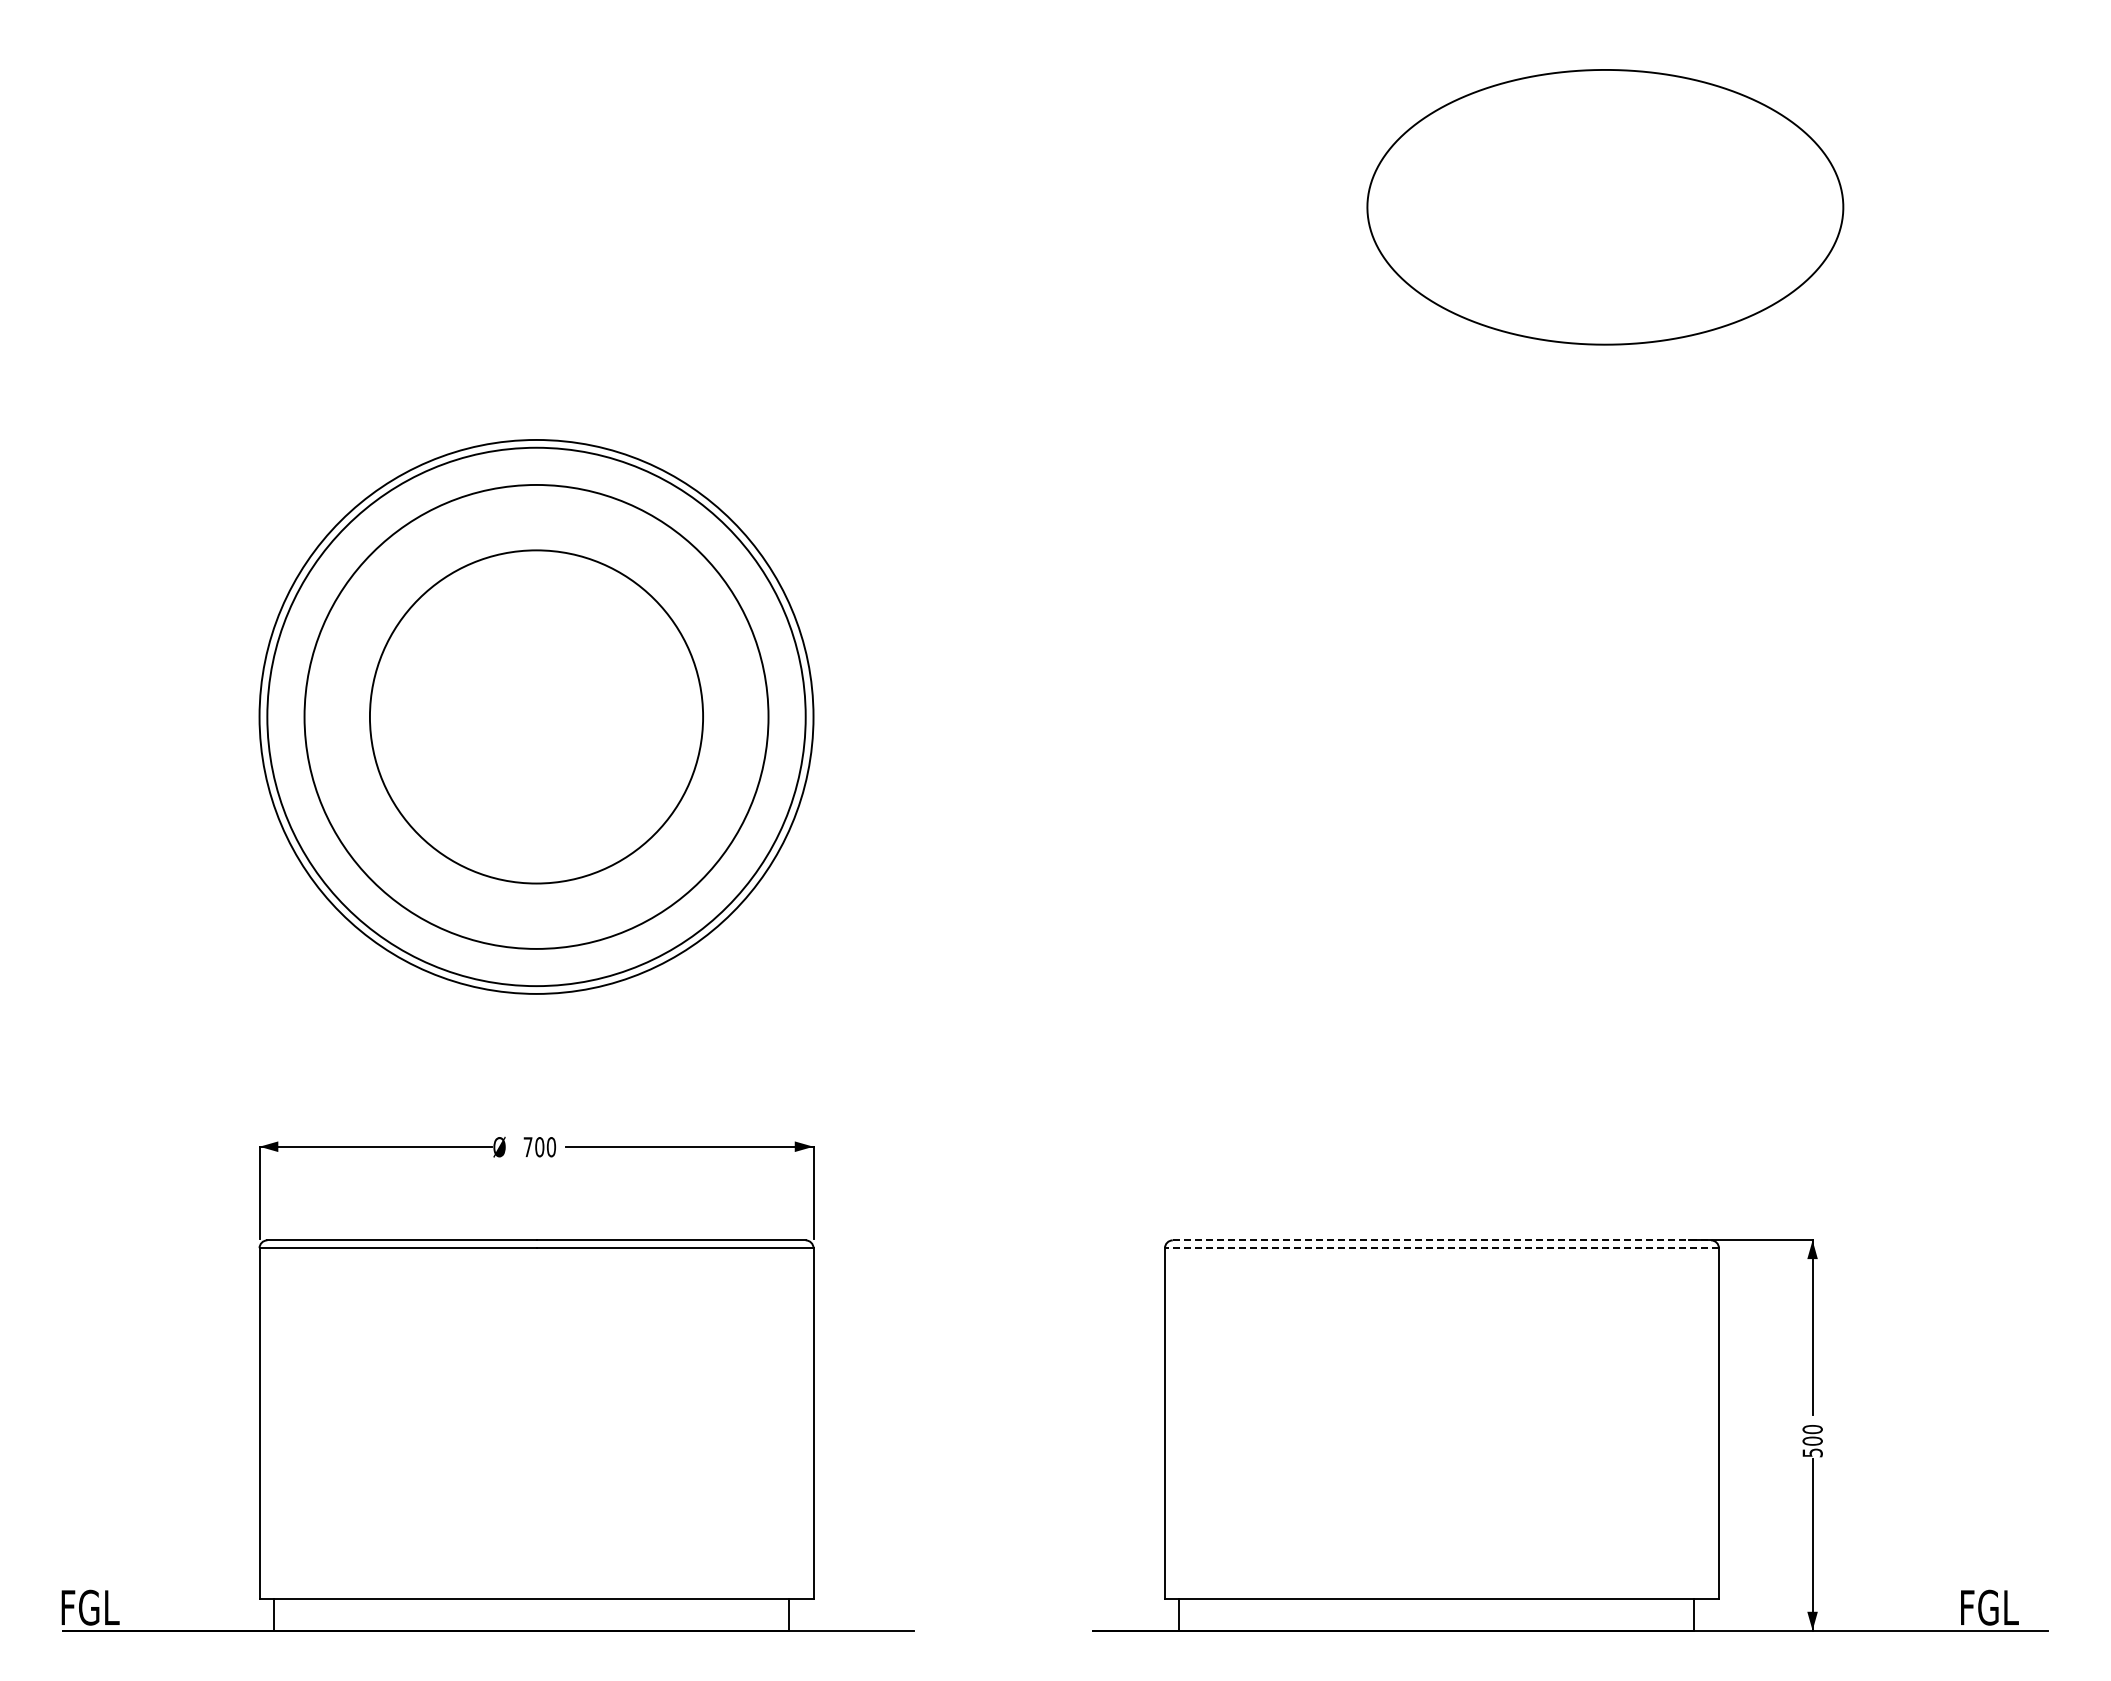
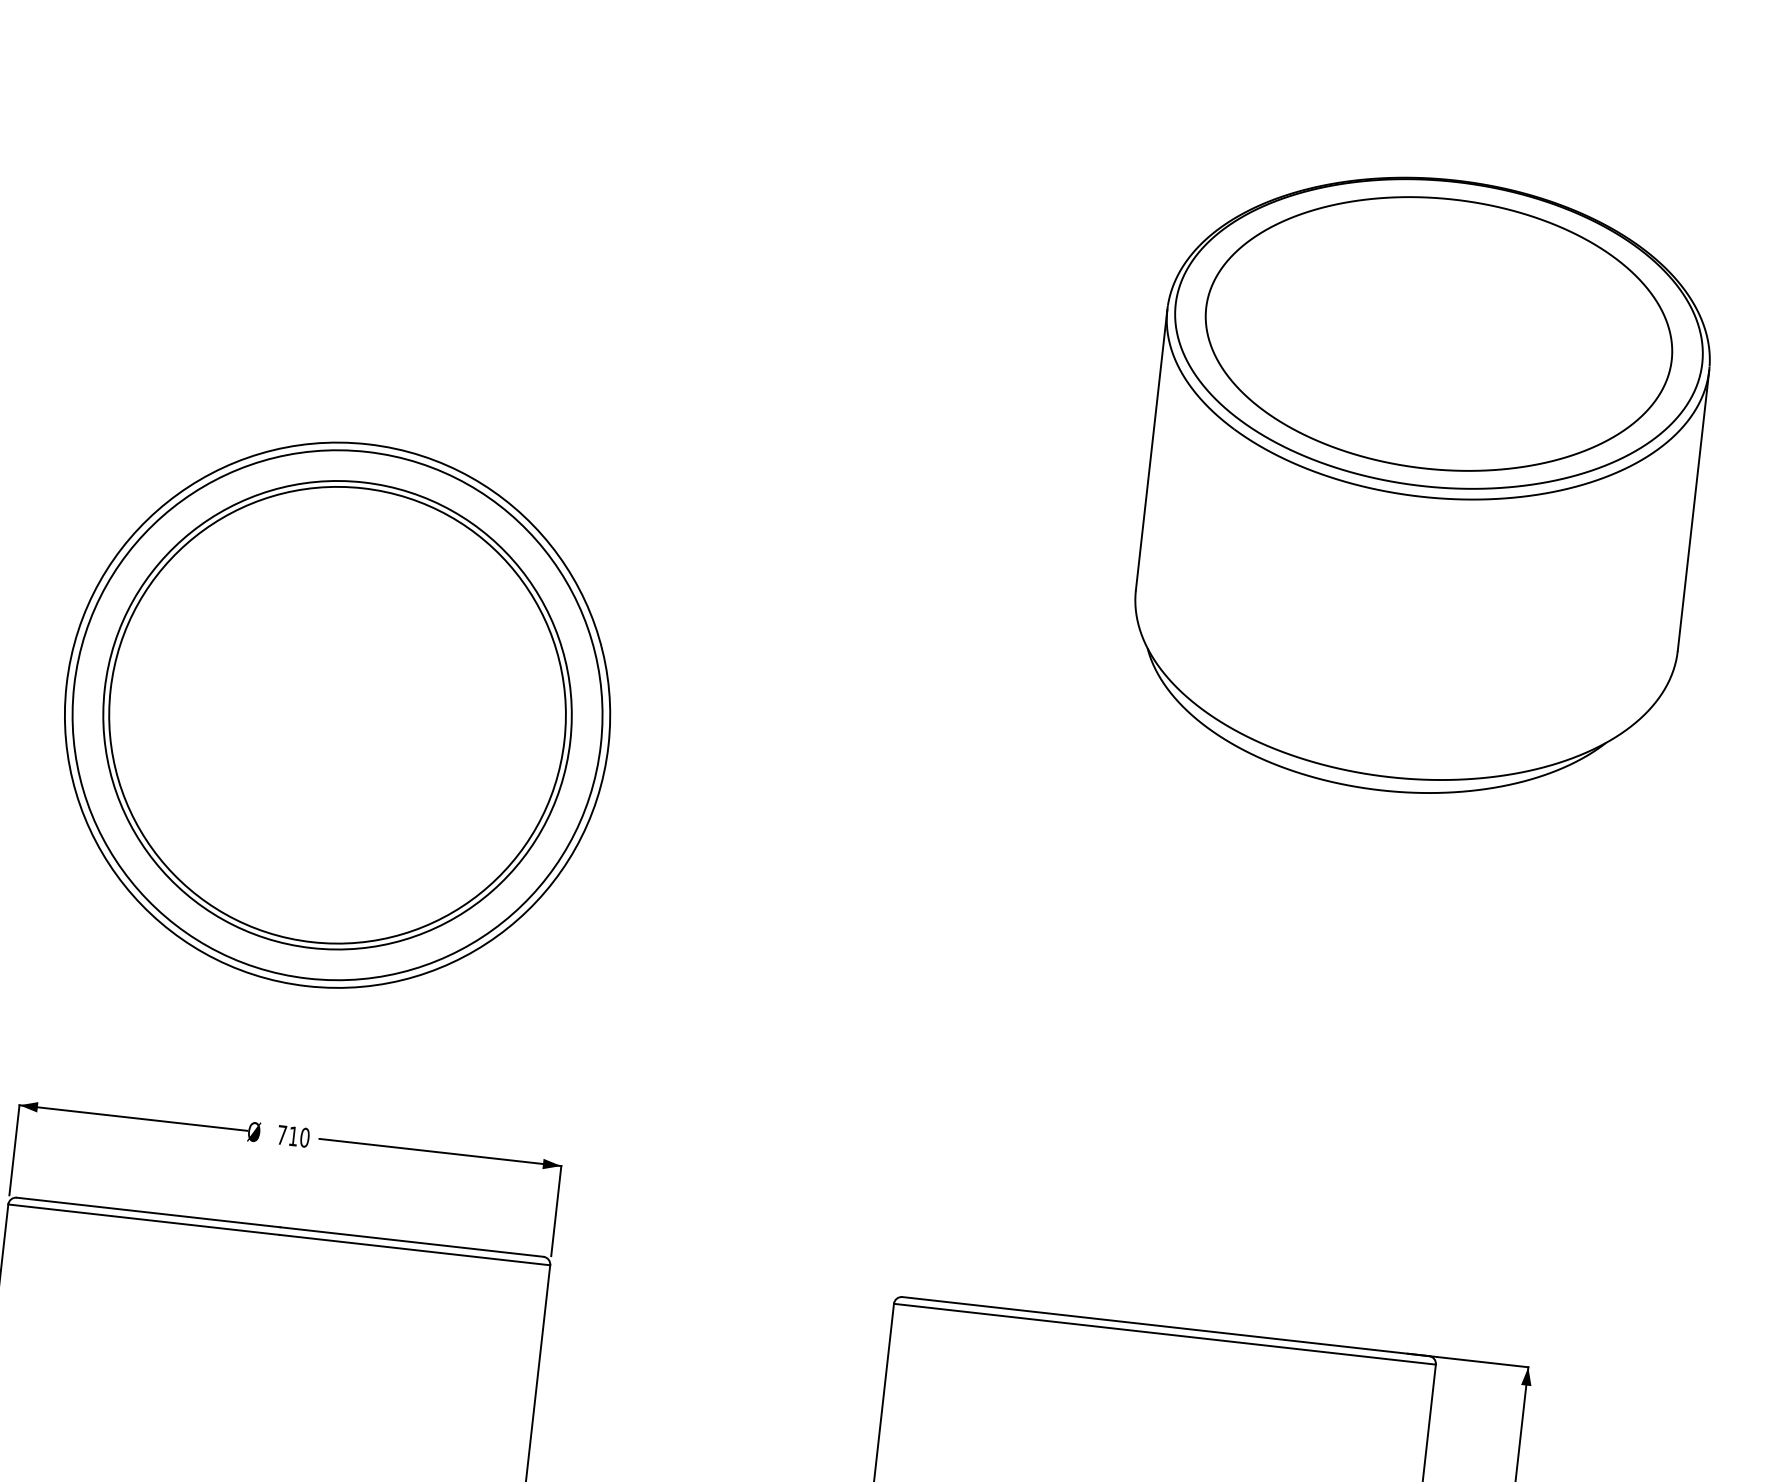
part: (1605, 362) -> (1422, 485), added
circle: (536, 716) -> (337, 714), size x1.43
text: (539, 1147) -> (293, 1136), 700 -> 710
line: (1442, 1240) -> (1166, 1326), dashed -> solid
line: (1441, 1248) -> (1164, 1334), dashed -> solid

